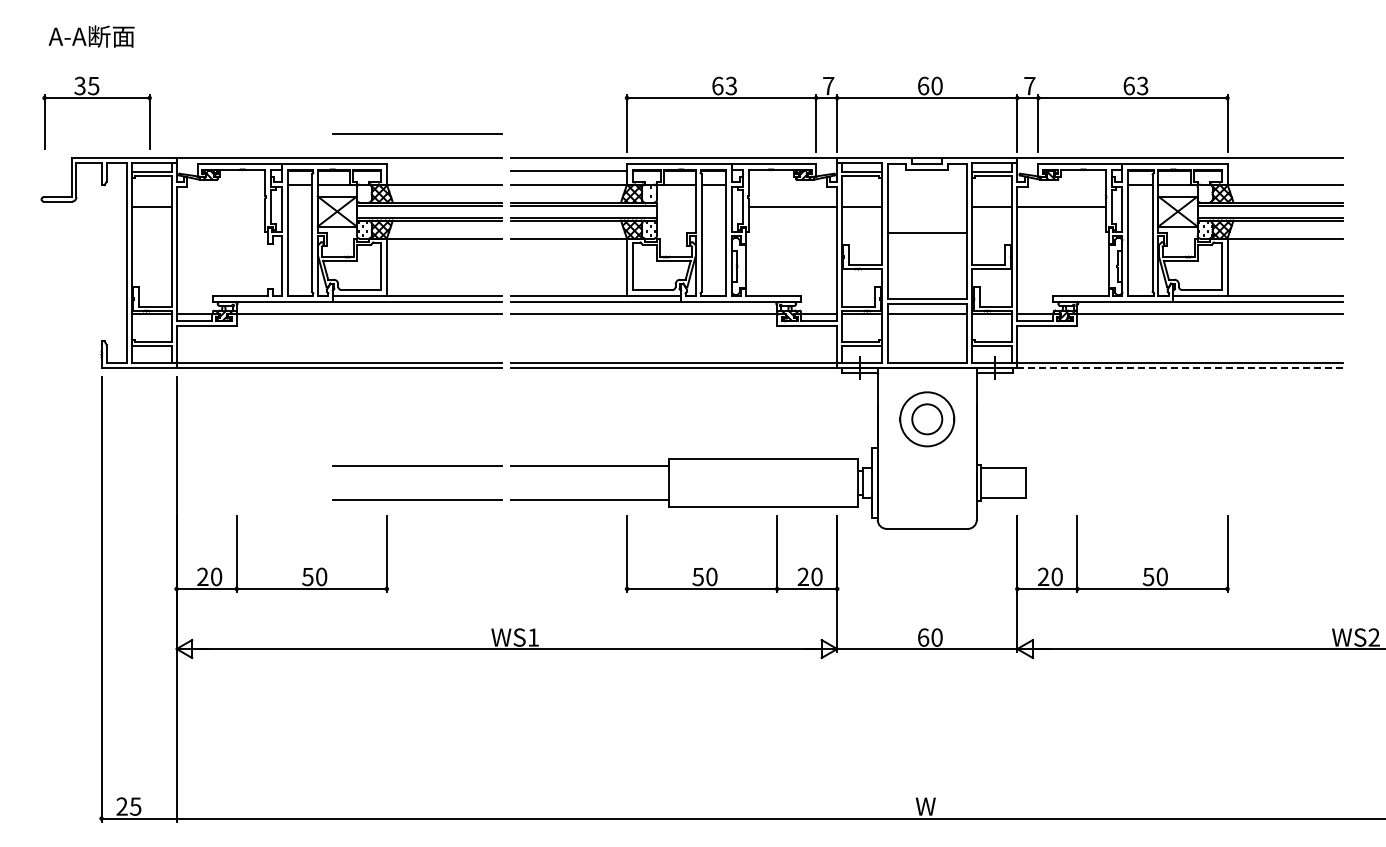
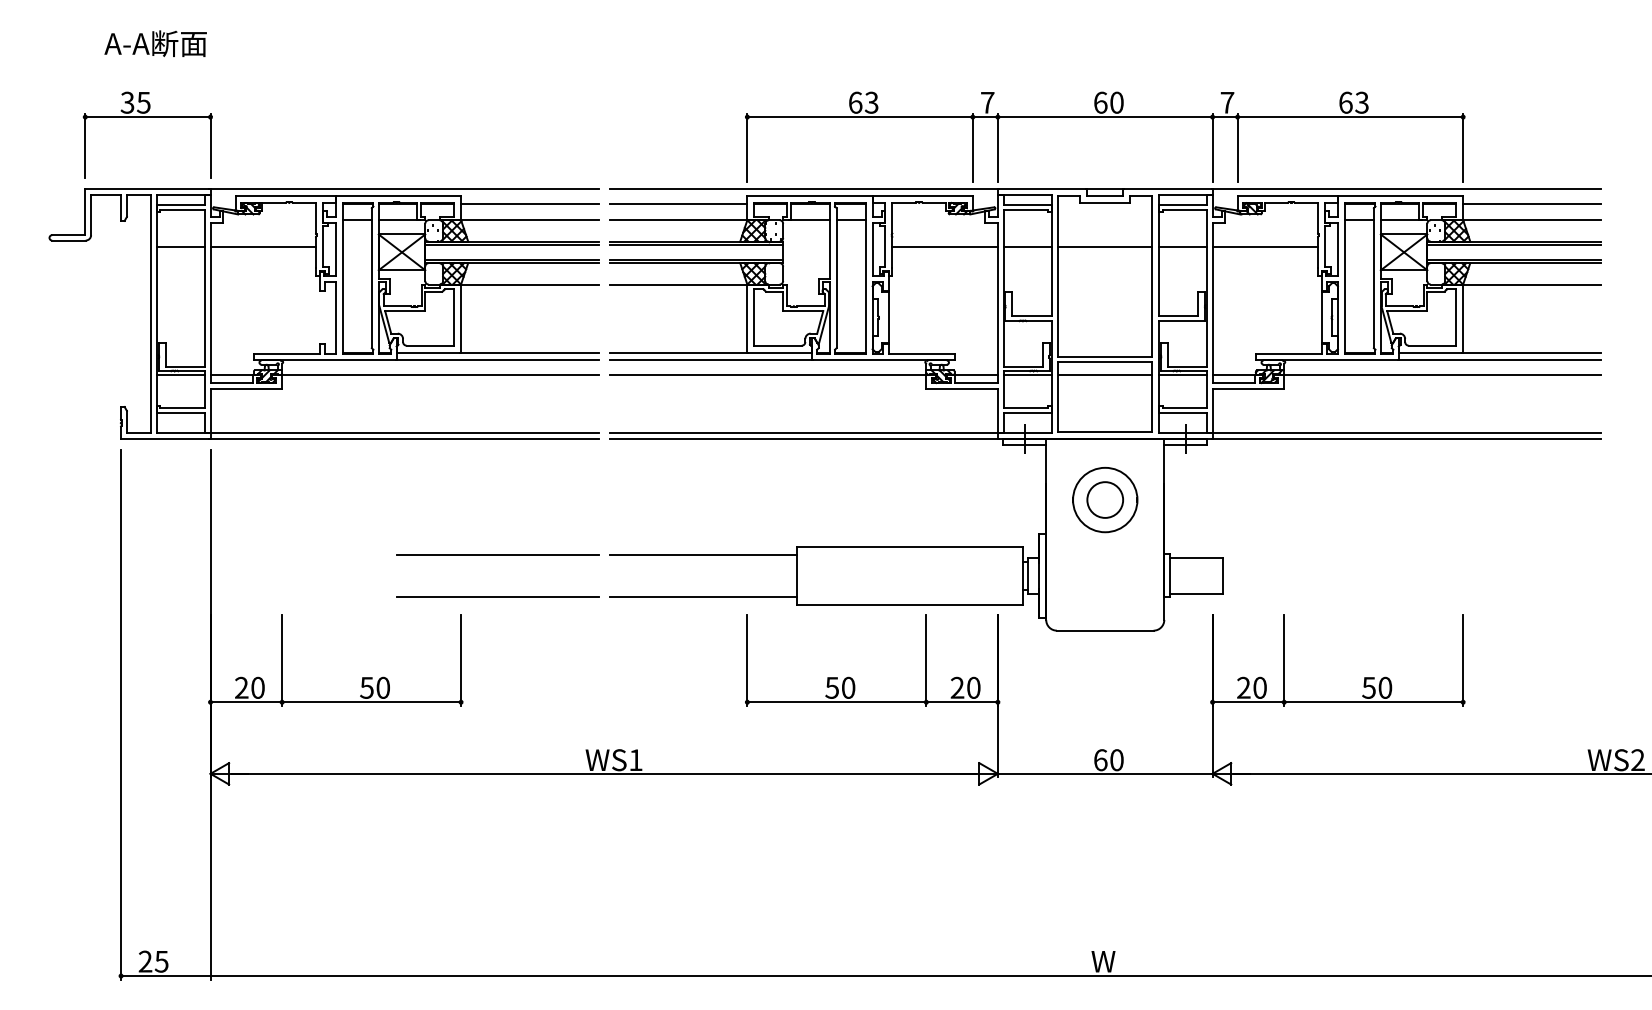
text: (91, 36) -> (155, 43), moved
part: (96, 98) -> (147, 117), moved
line: (417, 133) -> (497, 159), removed
line: (444, 170) -> (529, 203), added
line: (1285, 170) -> (1532, 203), added
line: (220, 206) -> (262, 246), added
line: (927, 232) -> (1105, 246), moved
line: (1179, 368) -> (1405, 439), dashed -> solid

